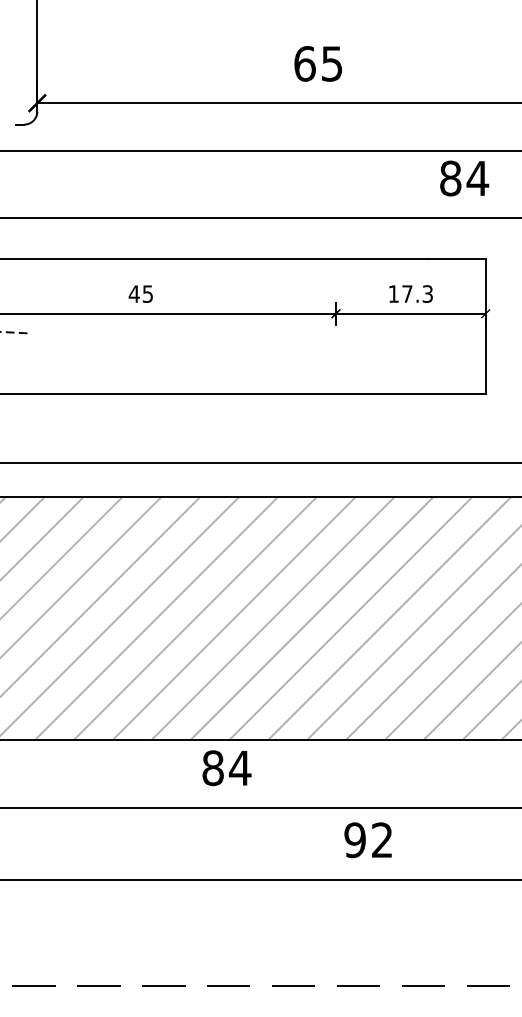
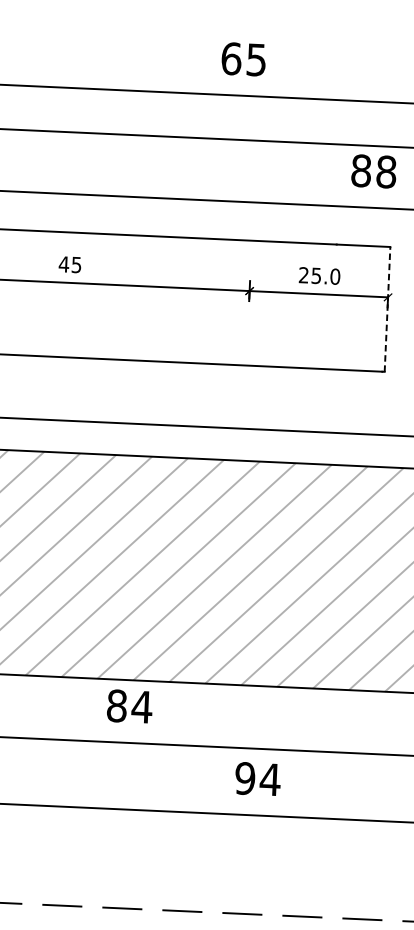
text: (477, 178) -> (386, 172), 84 -> 88
text: (410, 293) -> (319, 275), 17.3 -> 25.0
line: (485, 326) -> (387, 309), solid -> dashed
text: (382, 839) -> (270, 779), 92 -> 94

